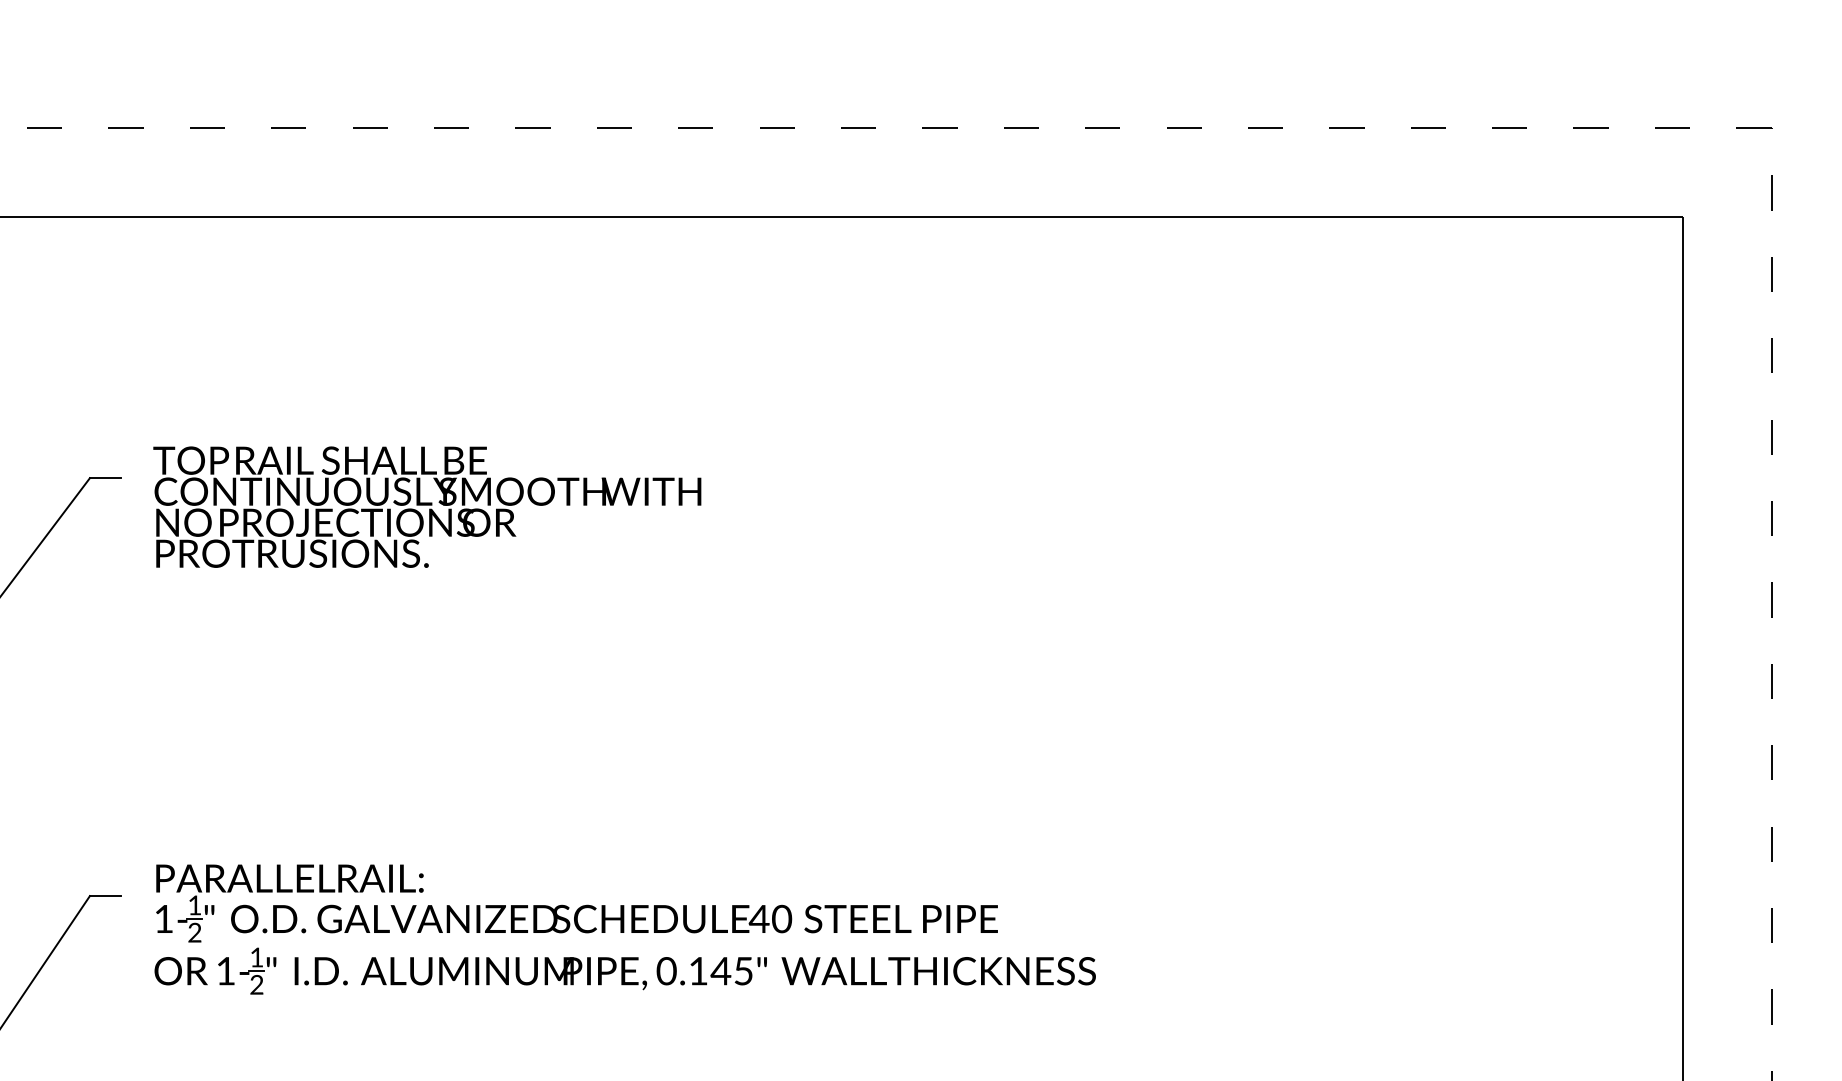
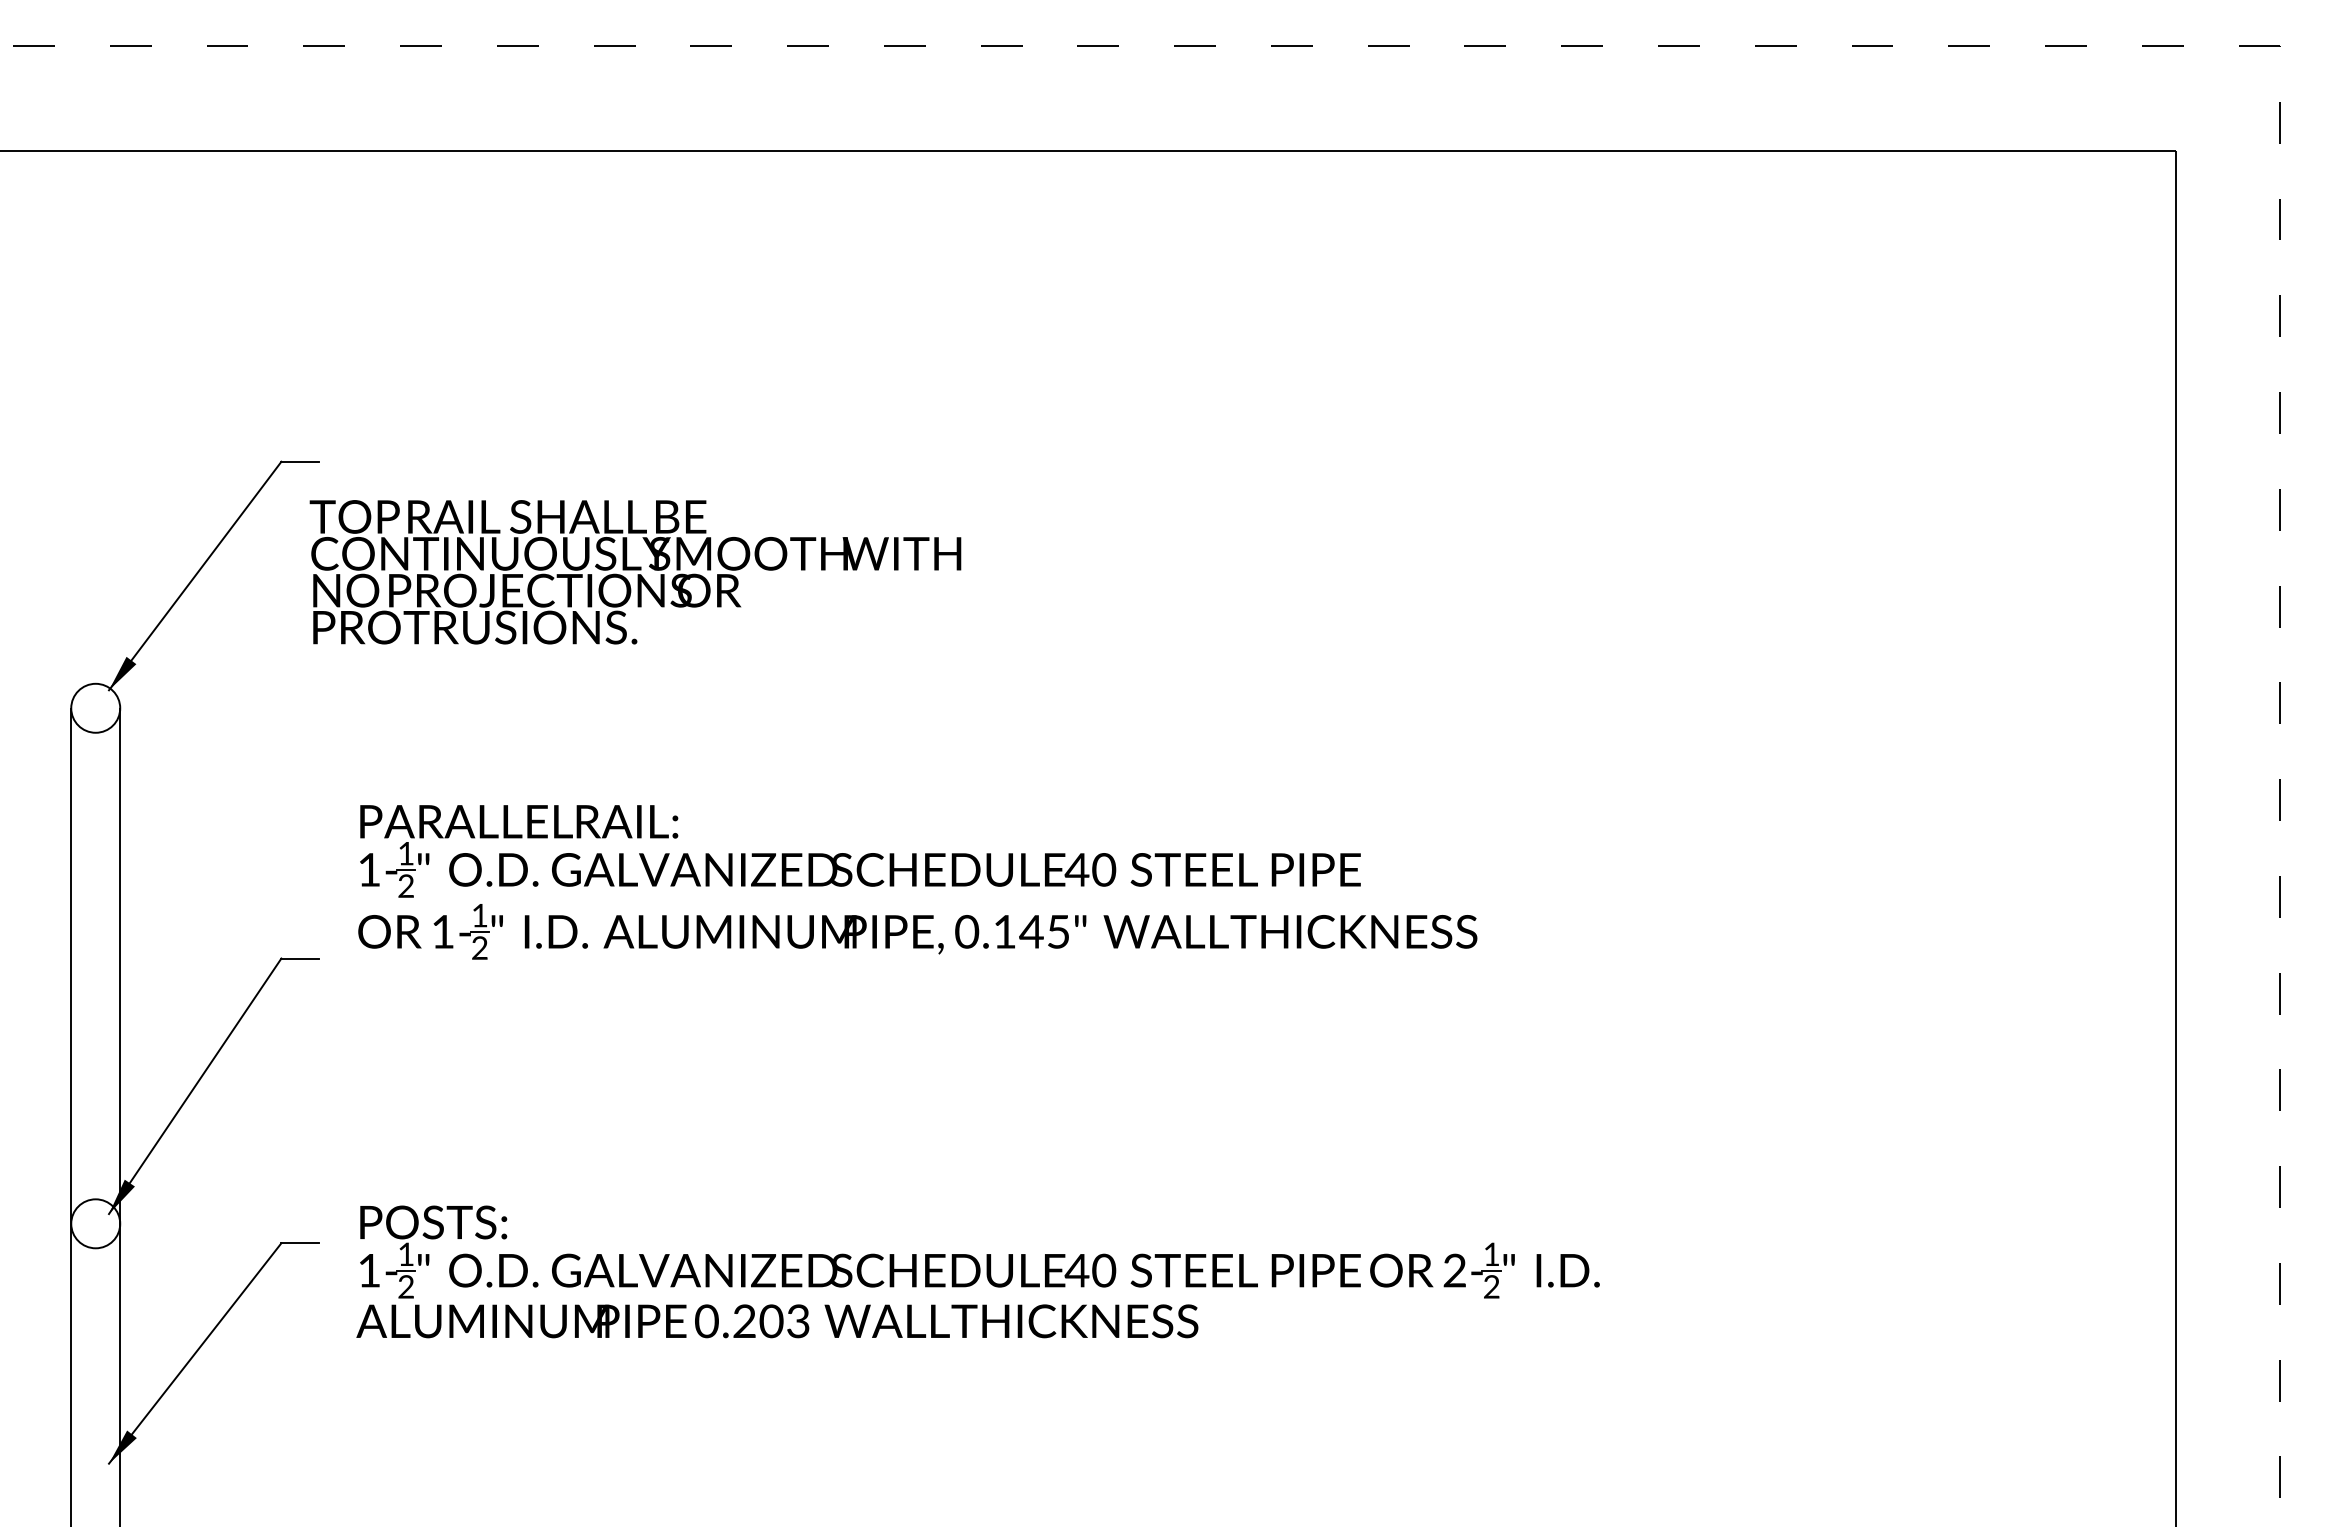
text: (427, 507) -> (635, 572), moved
part: (625, 929) -> (917, 882), moved

